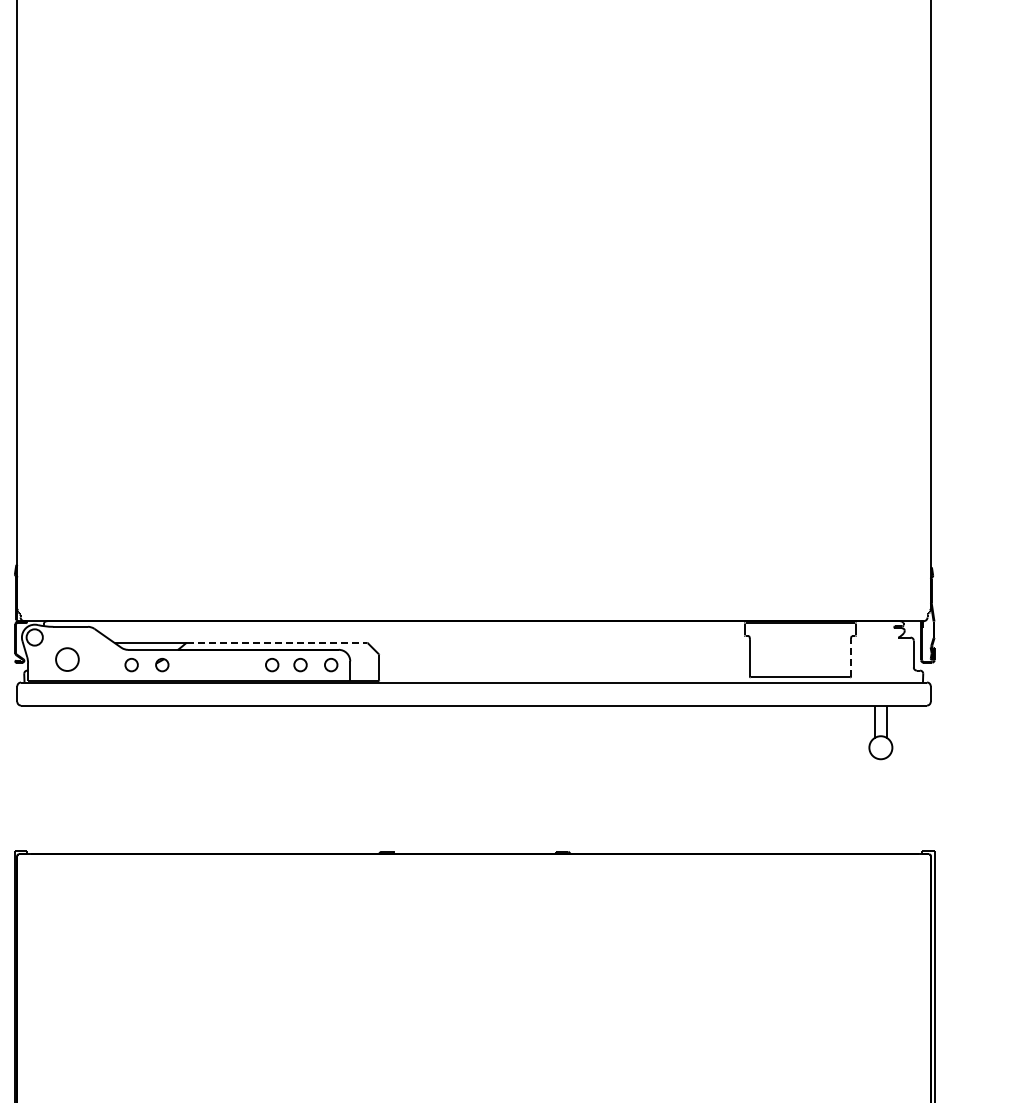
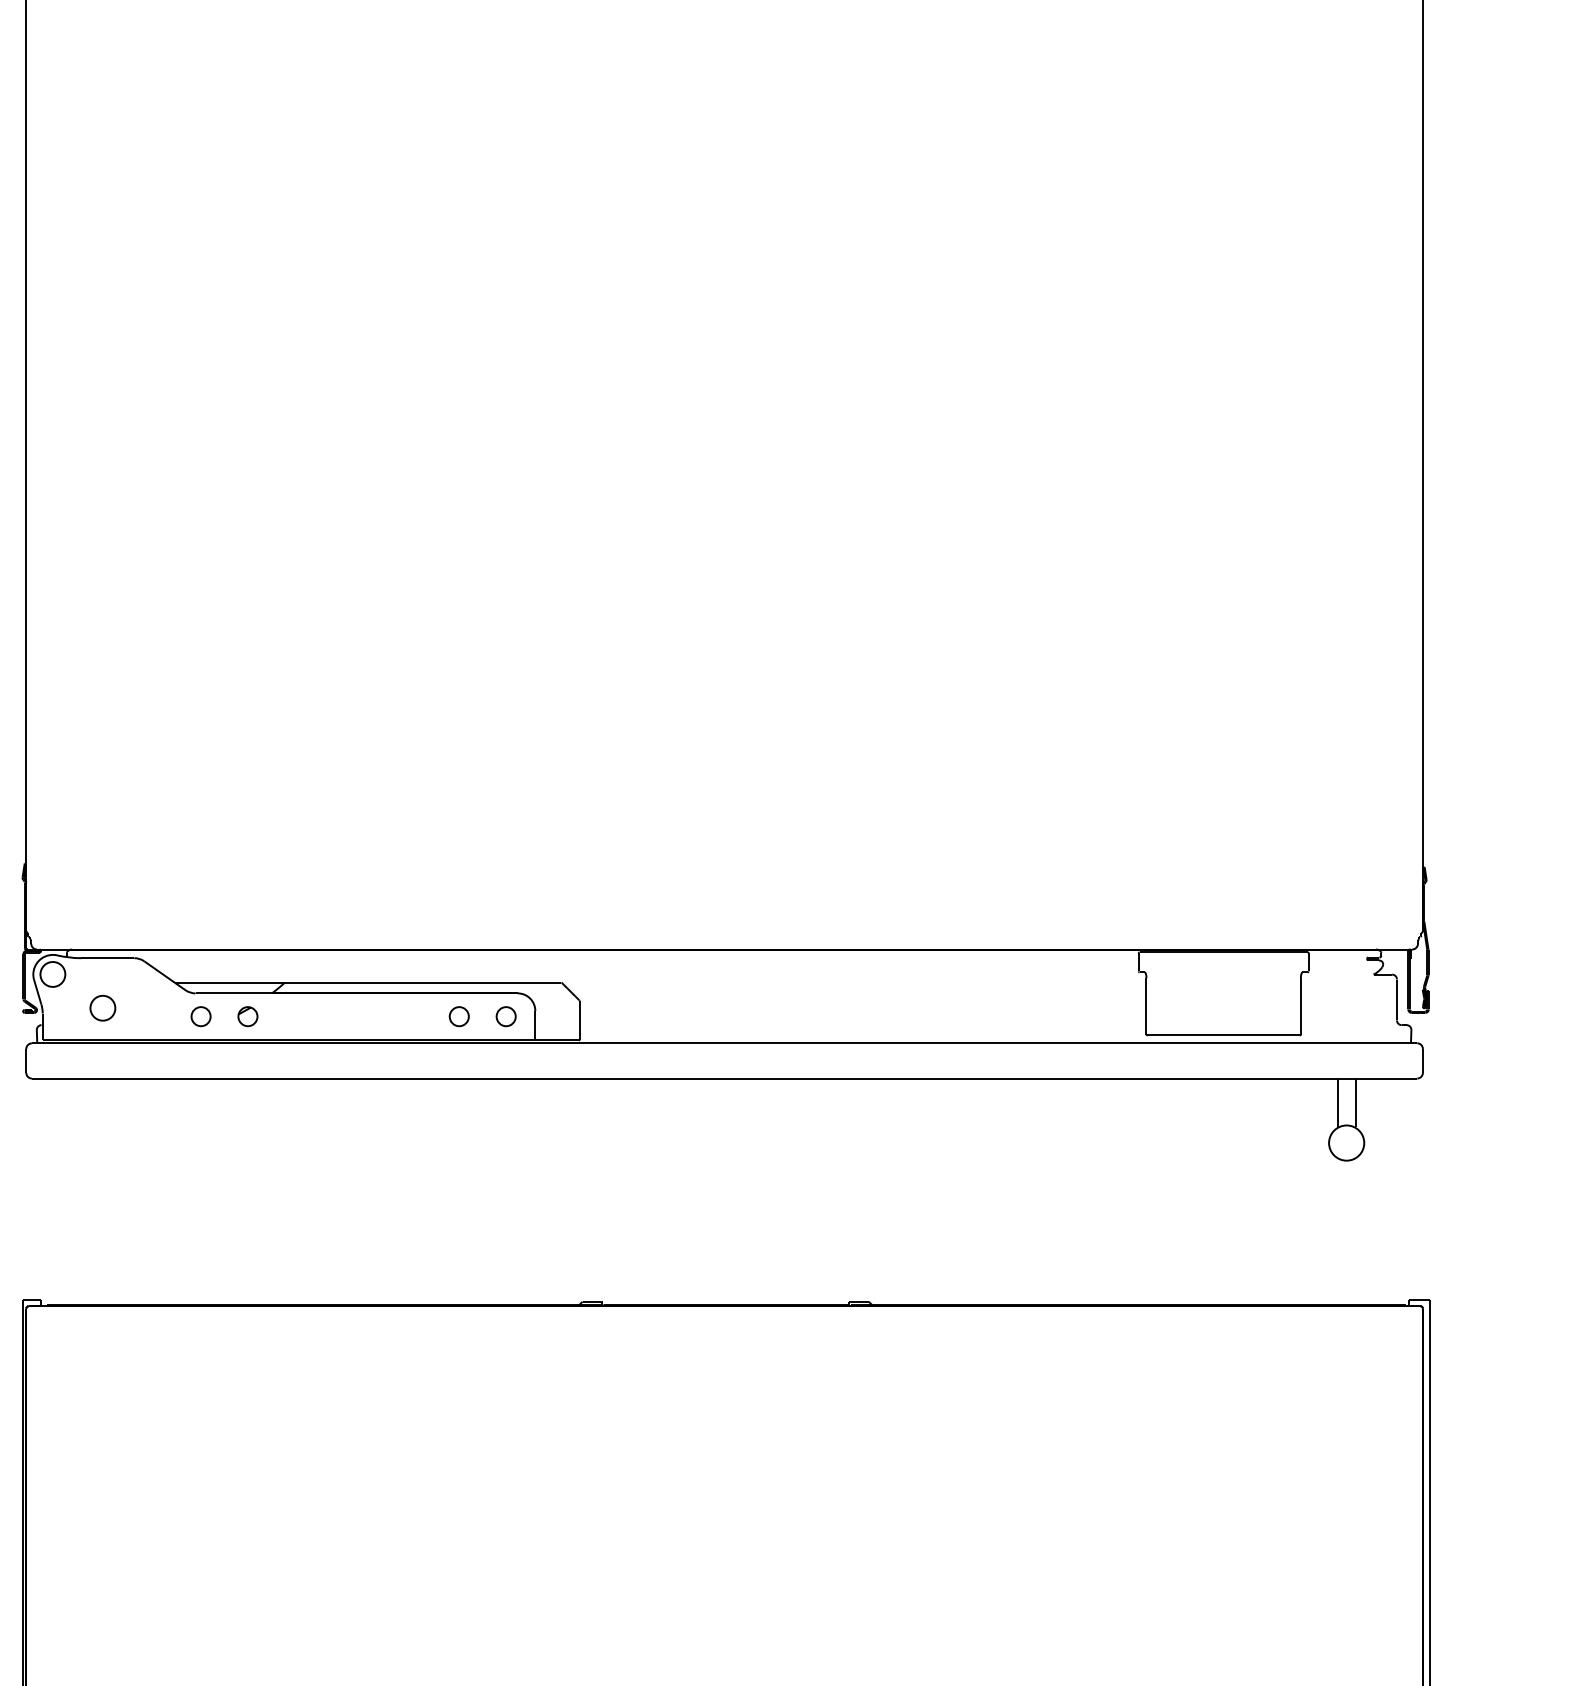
line: (277, 642) -> (424, 982), dashed -> solid
line: (850, 657) -> (1300, 1005), dashed -> solid
part: (67, 659) -> (102, 1008), size x0.71
part: (272, 665) -> (416, 1017), removed

